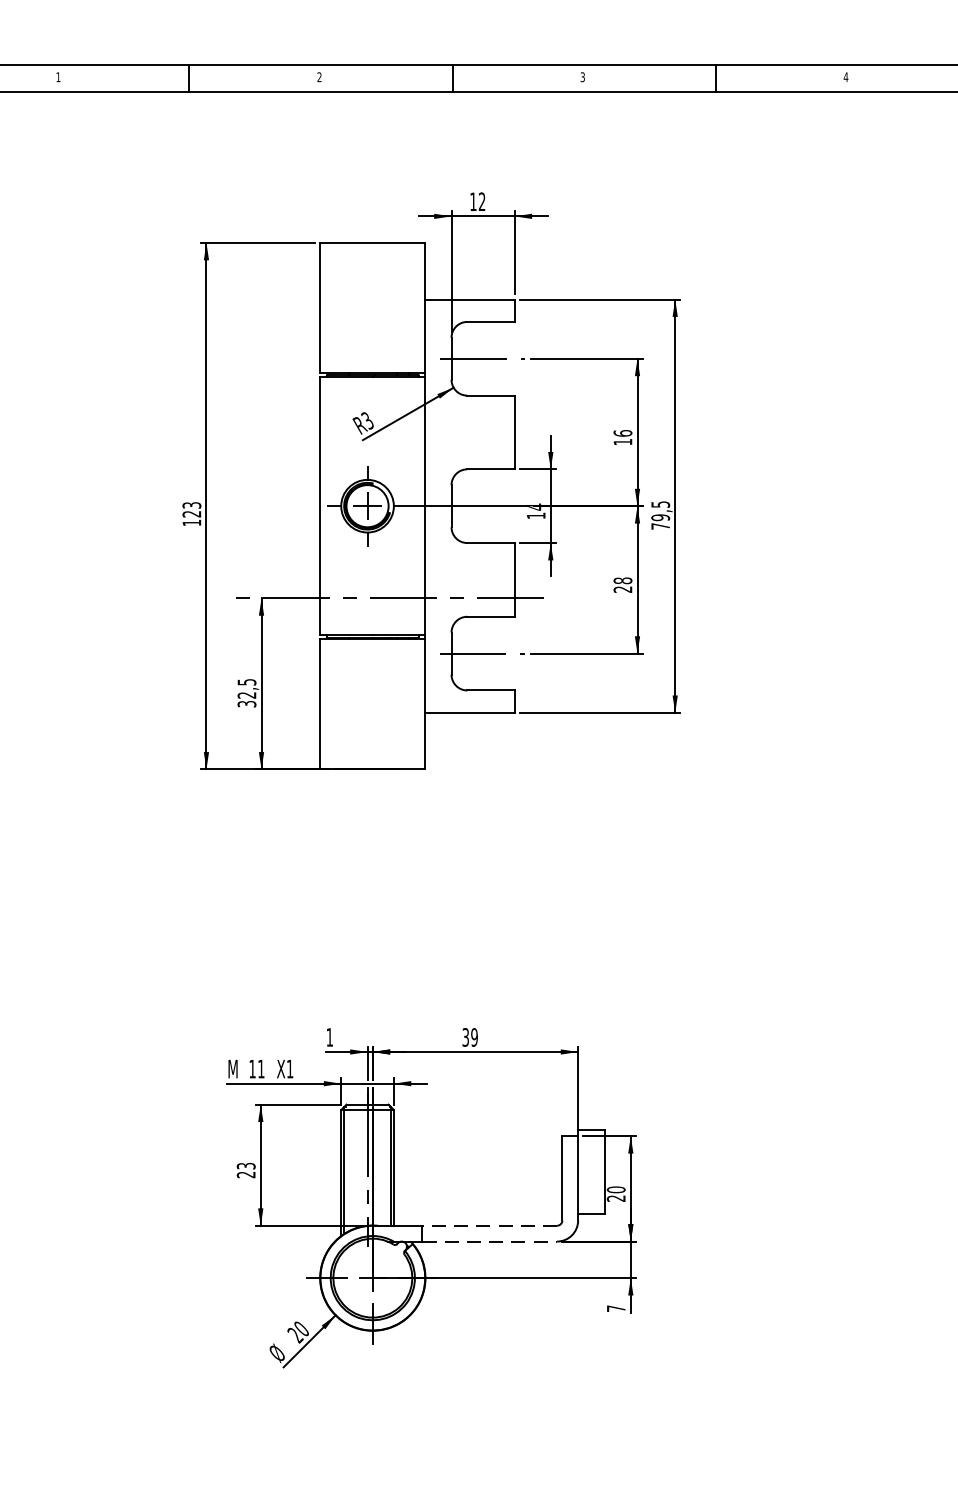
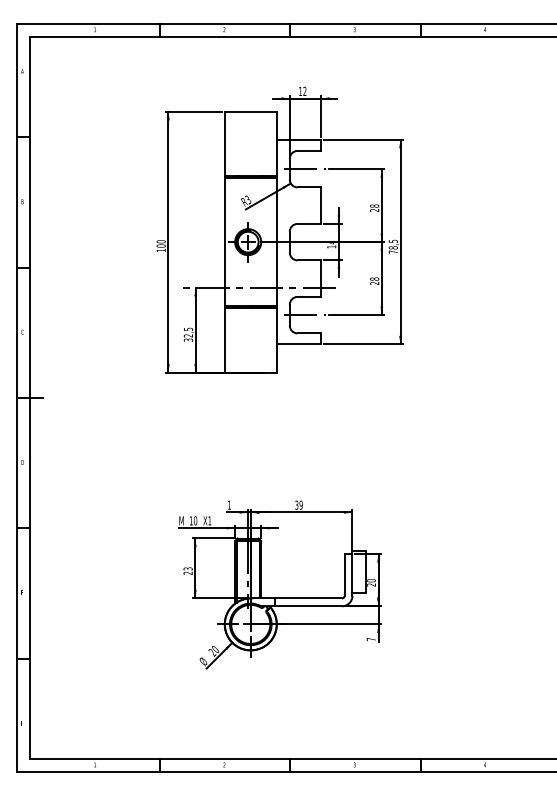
text: (622, 438) -> (374, 208), 16 -> 28
text: (190, 508) -> (160, 243), 123 -> 100
text: (660, 516) -> (393, 247), 79,5 -> 78,5
text: (261, 1068) -> (195, 520), 11 -> 10
line: (489, 1225) -> (308, 598), dashed -> solid
line: (491, 1241) -> (309, 606), dashed -> solid

